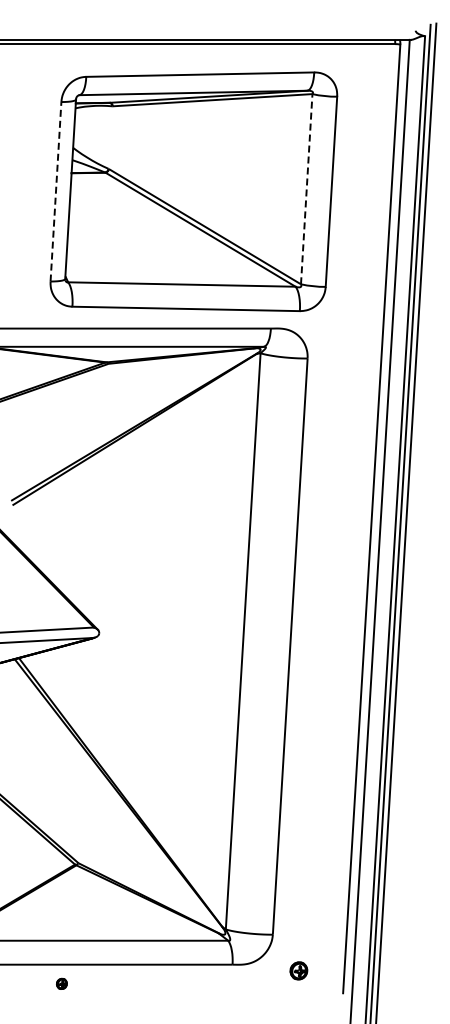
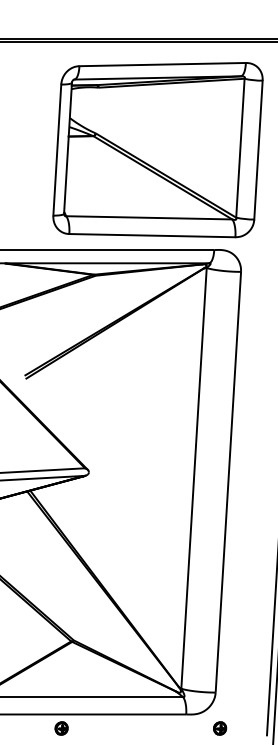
line: (306, 188) -> (240, 147), dashed -> solid
line: (55, 191) -> (56, 149), dashed -> solid
part: (298, 970) -> (219, 728), moved
part: (61, 983) -> (61, 728), size x1.67

